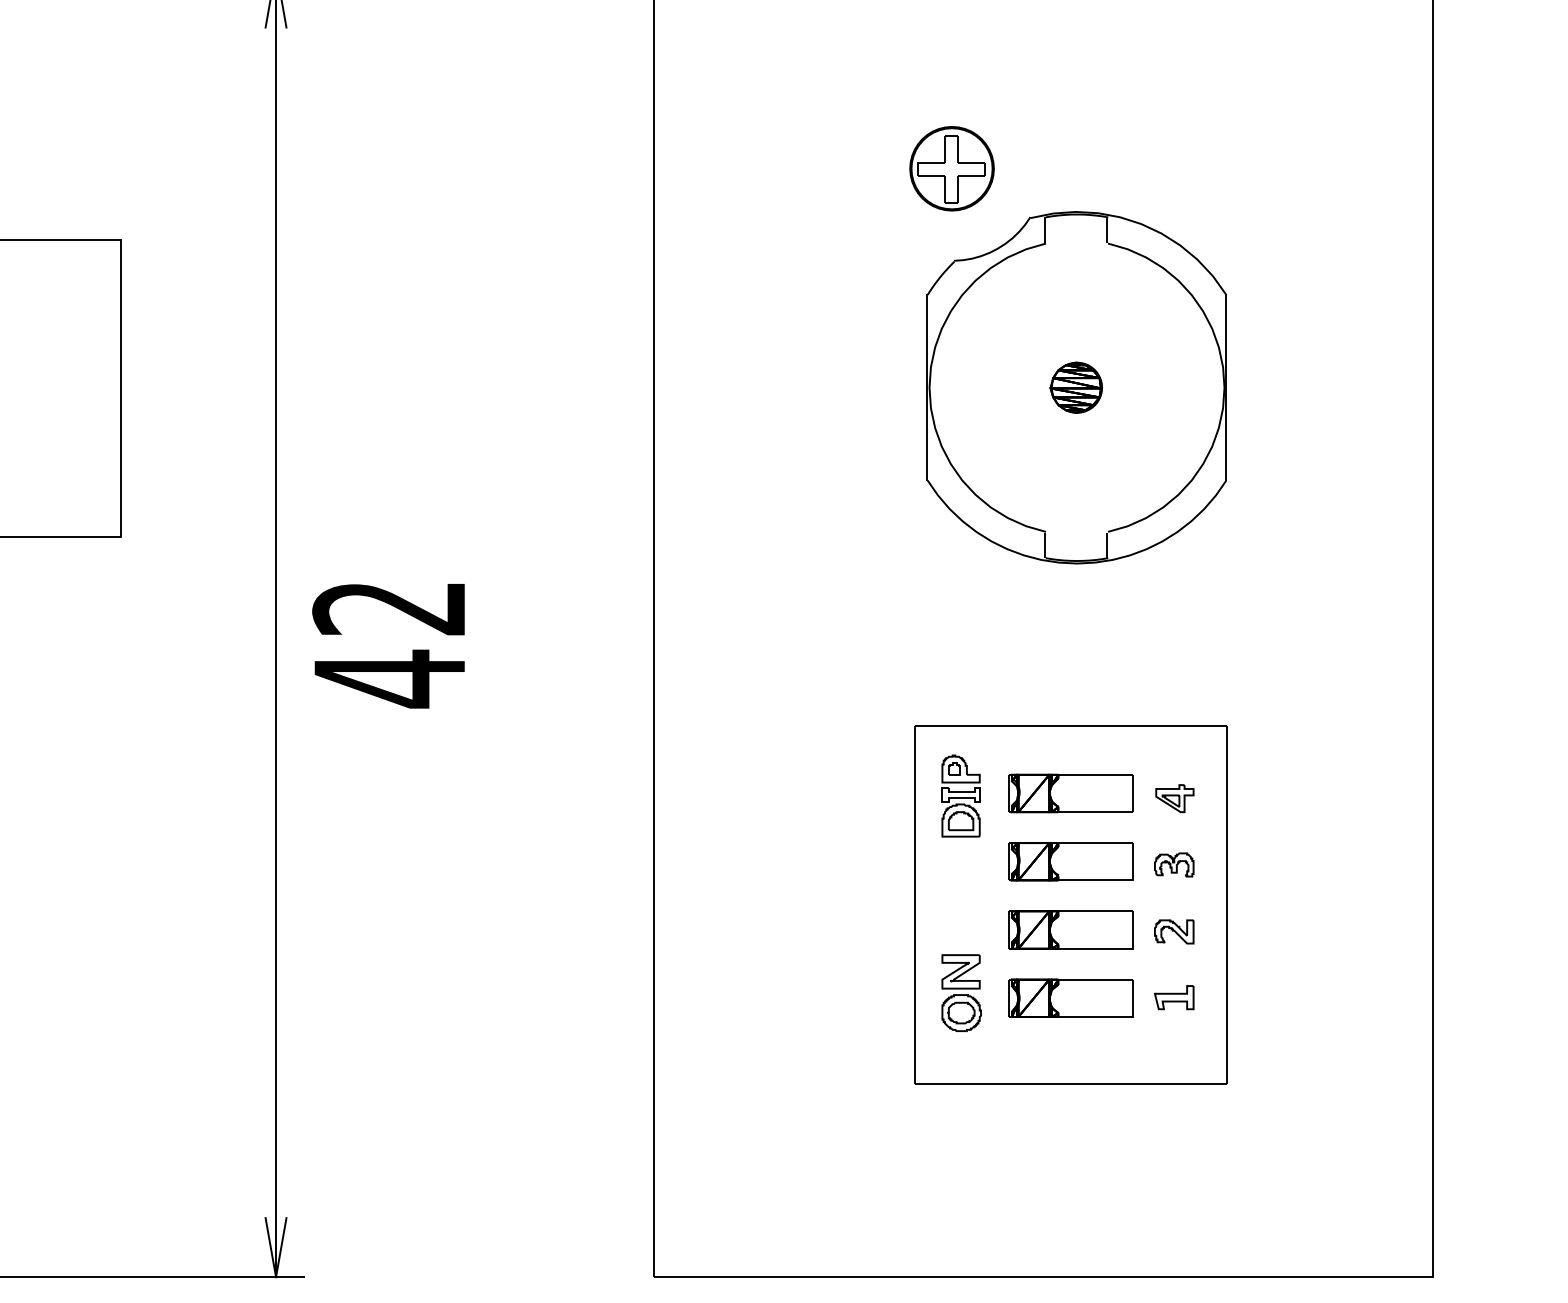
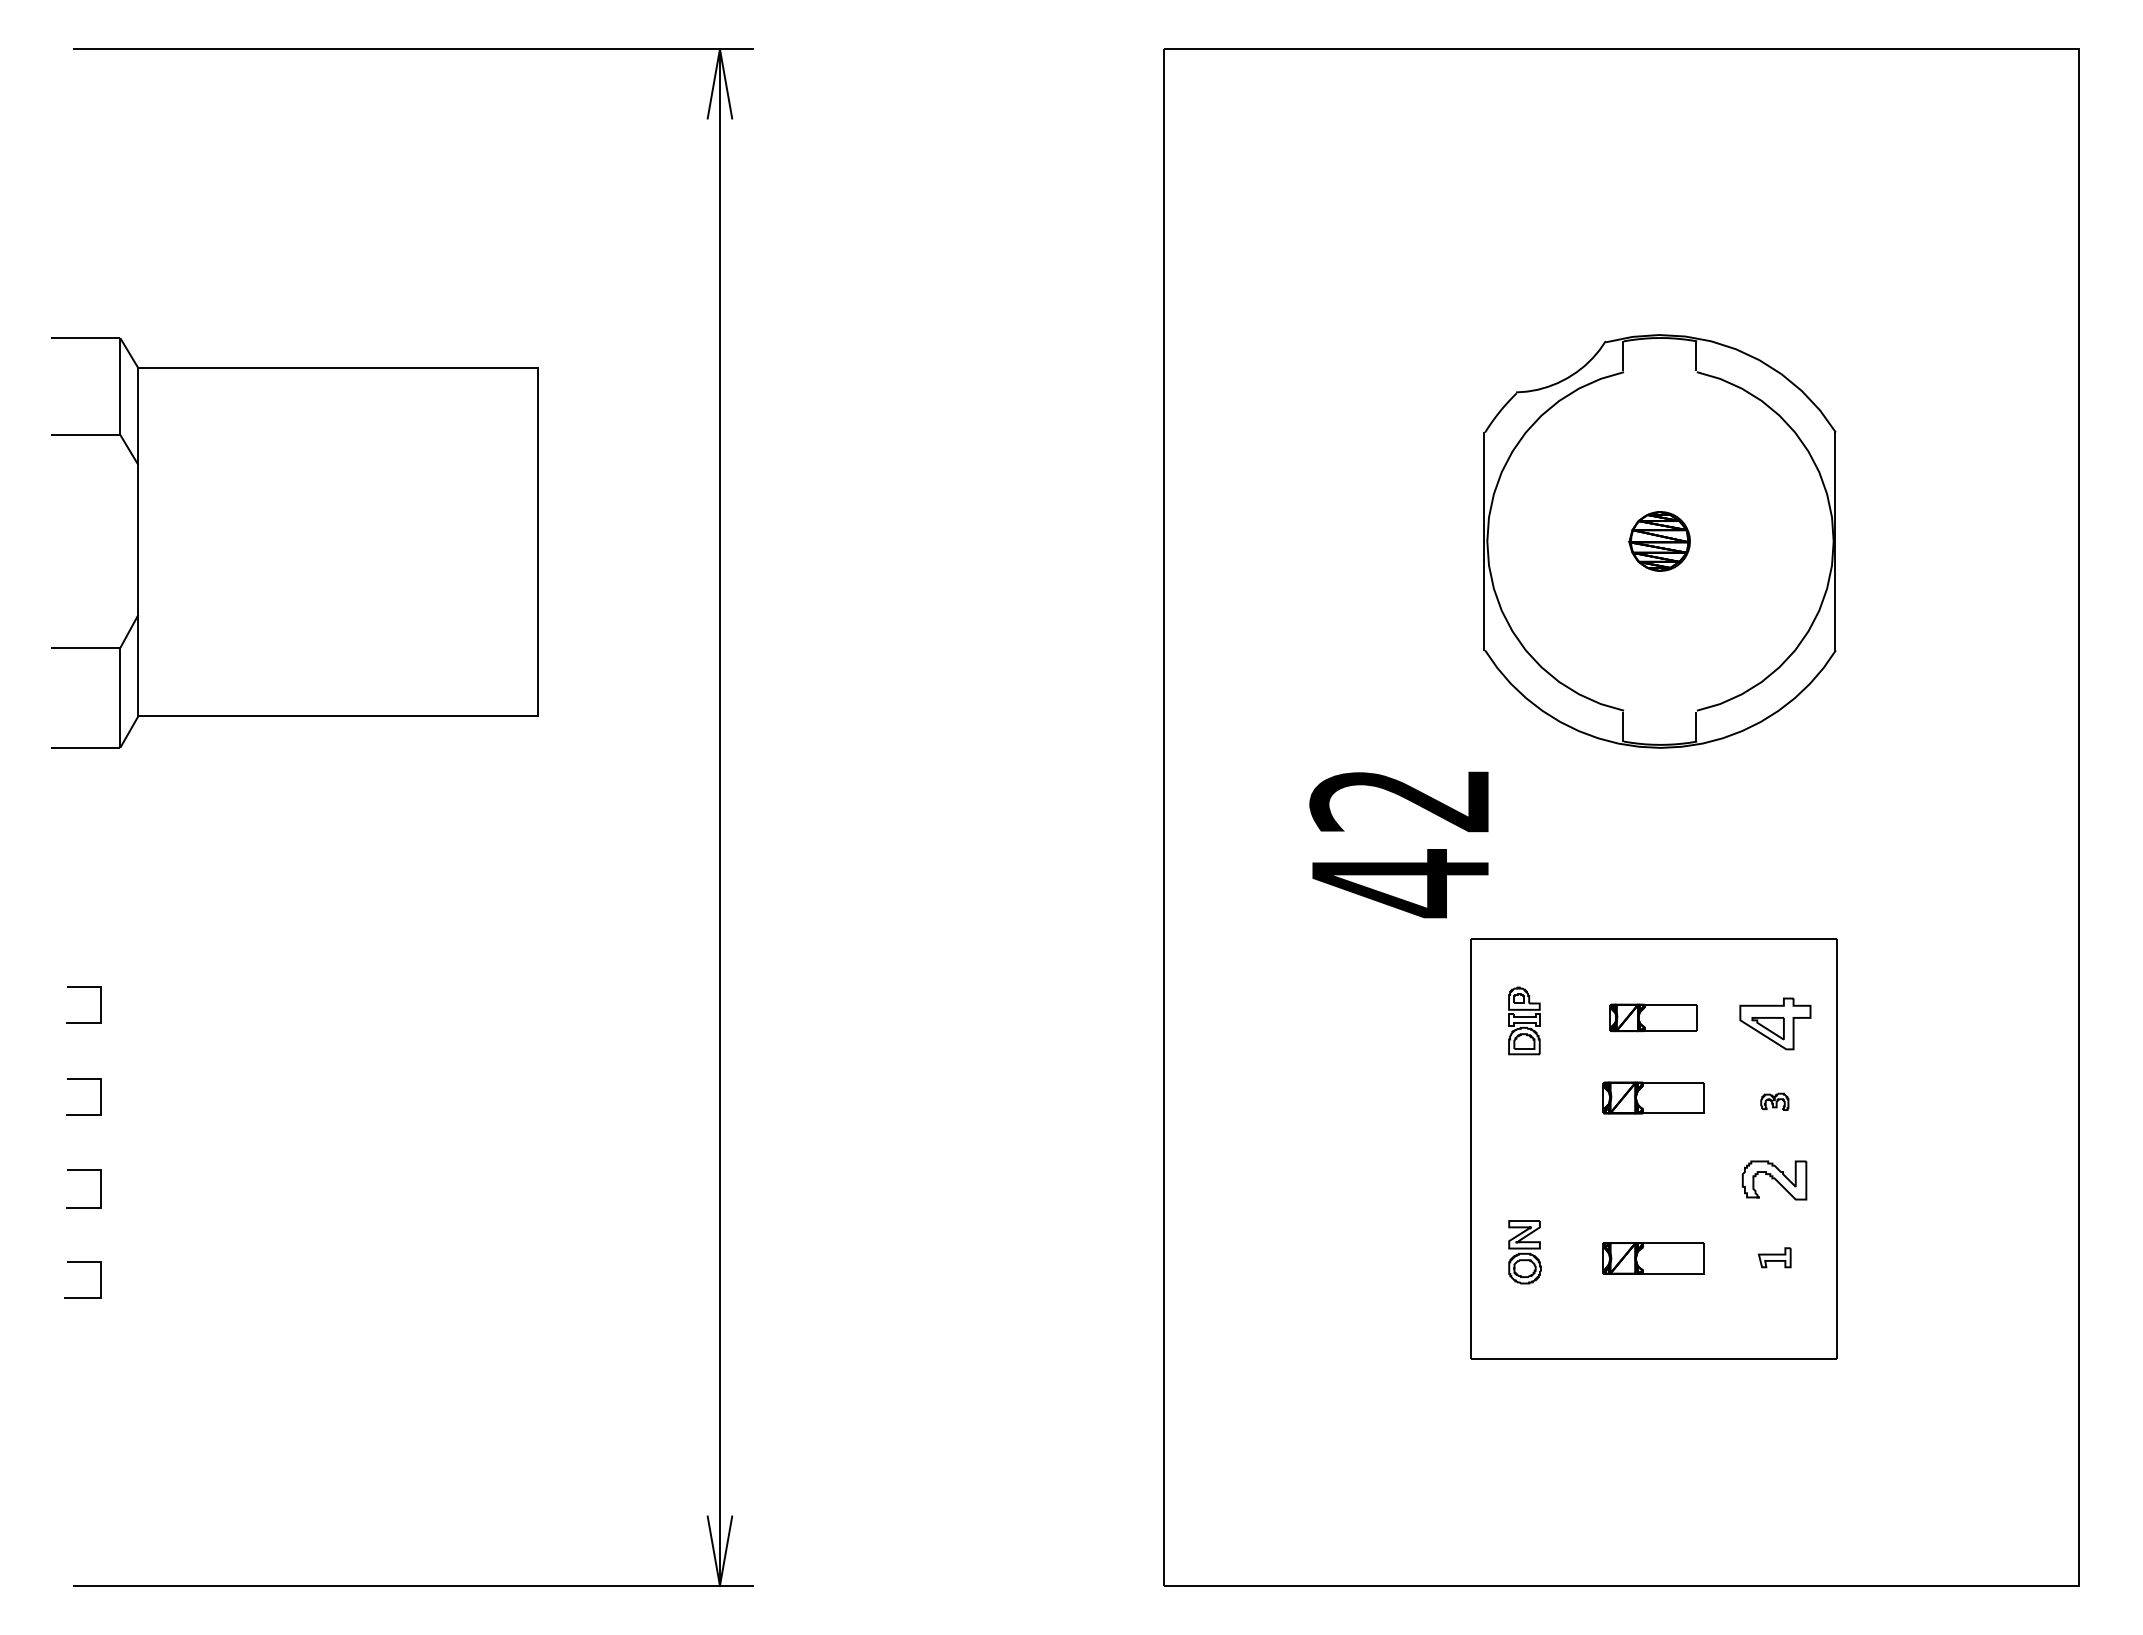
part: (951, 168) -> (1513, 284), removed
text: (388, 645) -> (1398, 844), moved
part: (1071, 793) -> (1653, 1017), size x0.6
part: (961, 795) -> (1524, 1020), size x0.7
part: (1174, 798) -> (1775, 1023), size x1.6
part: (1071, 861) -> (1653, 1097), size x0.7
part: (1174, 864) -> (1774, 1101), size x0.6
part: (1071, 930) -> (1653, 1178), removed
part: (1174, 931) -> (1774, 1180), size x1.4
part: (961, 992) -> (1524, 1251), size x0.7
part: (1174, 997) -> (1774, 1257), size x0.7
part: (1071, 998) -> (1653, 1258), size x0.7

